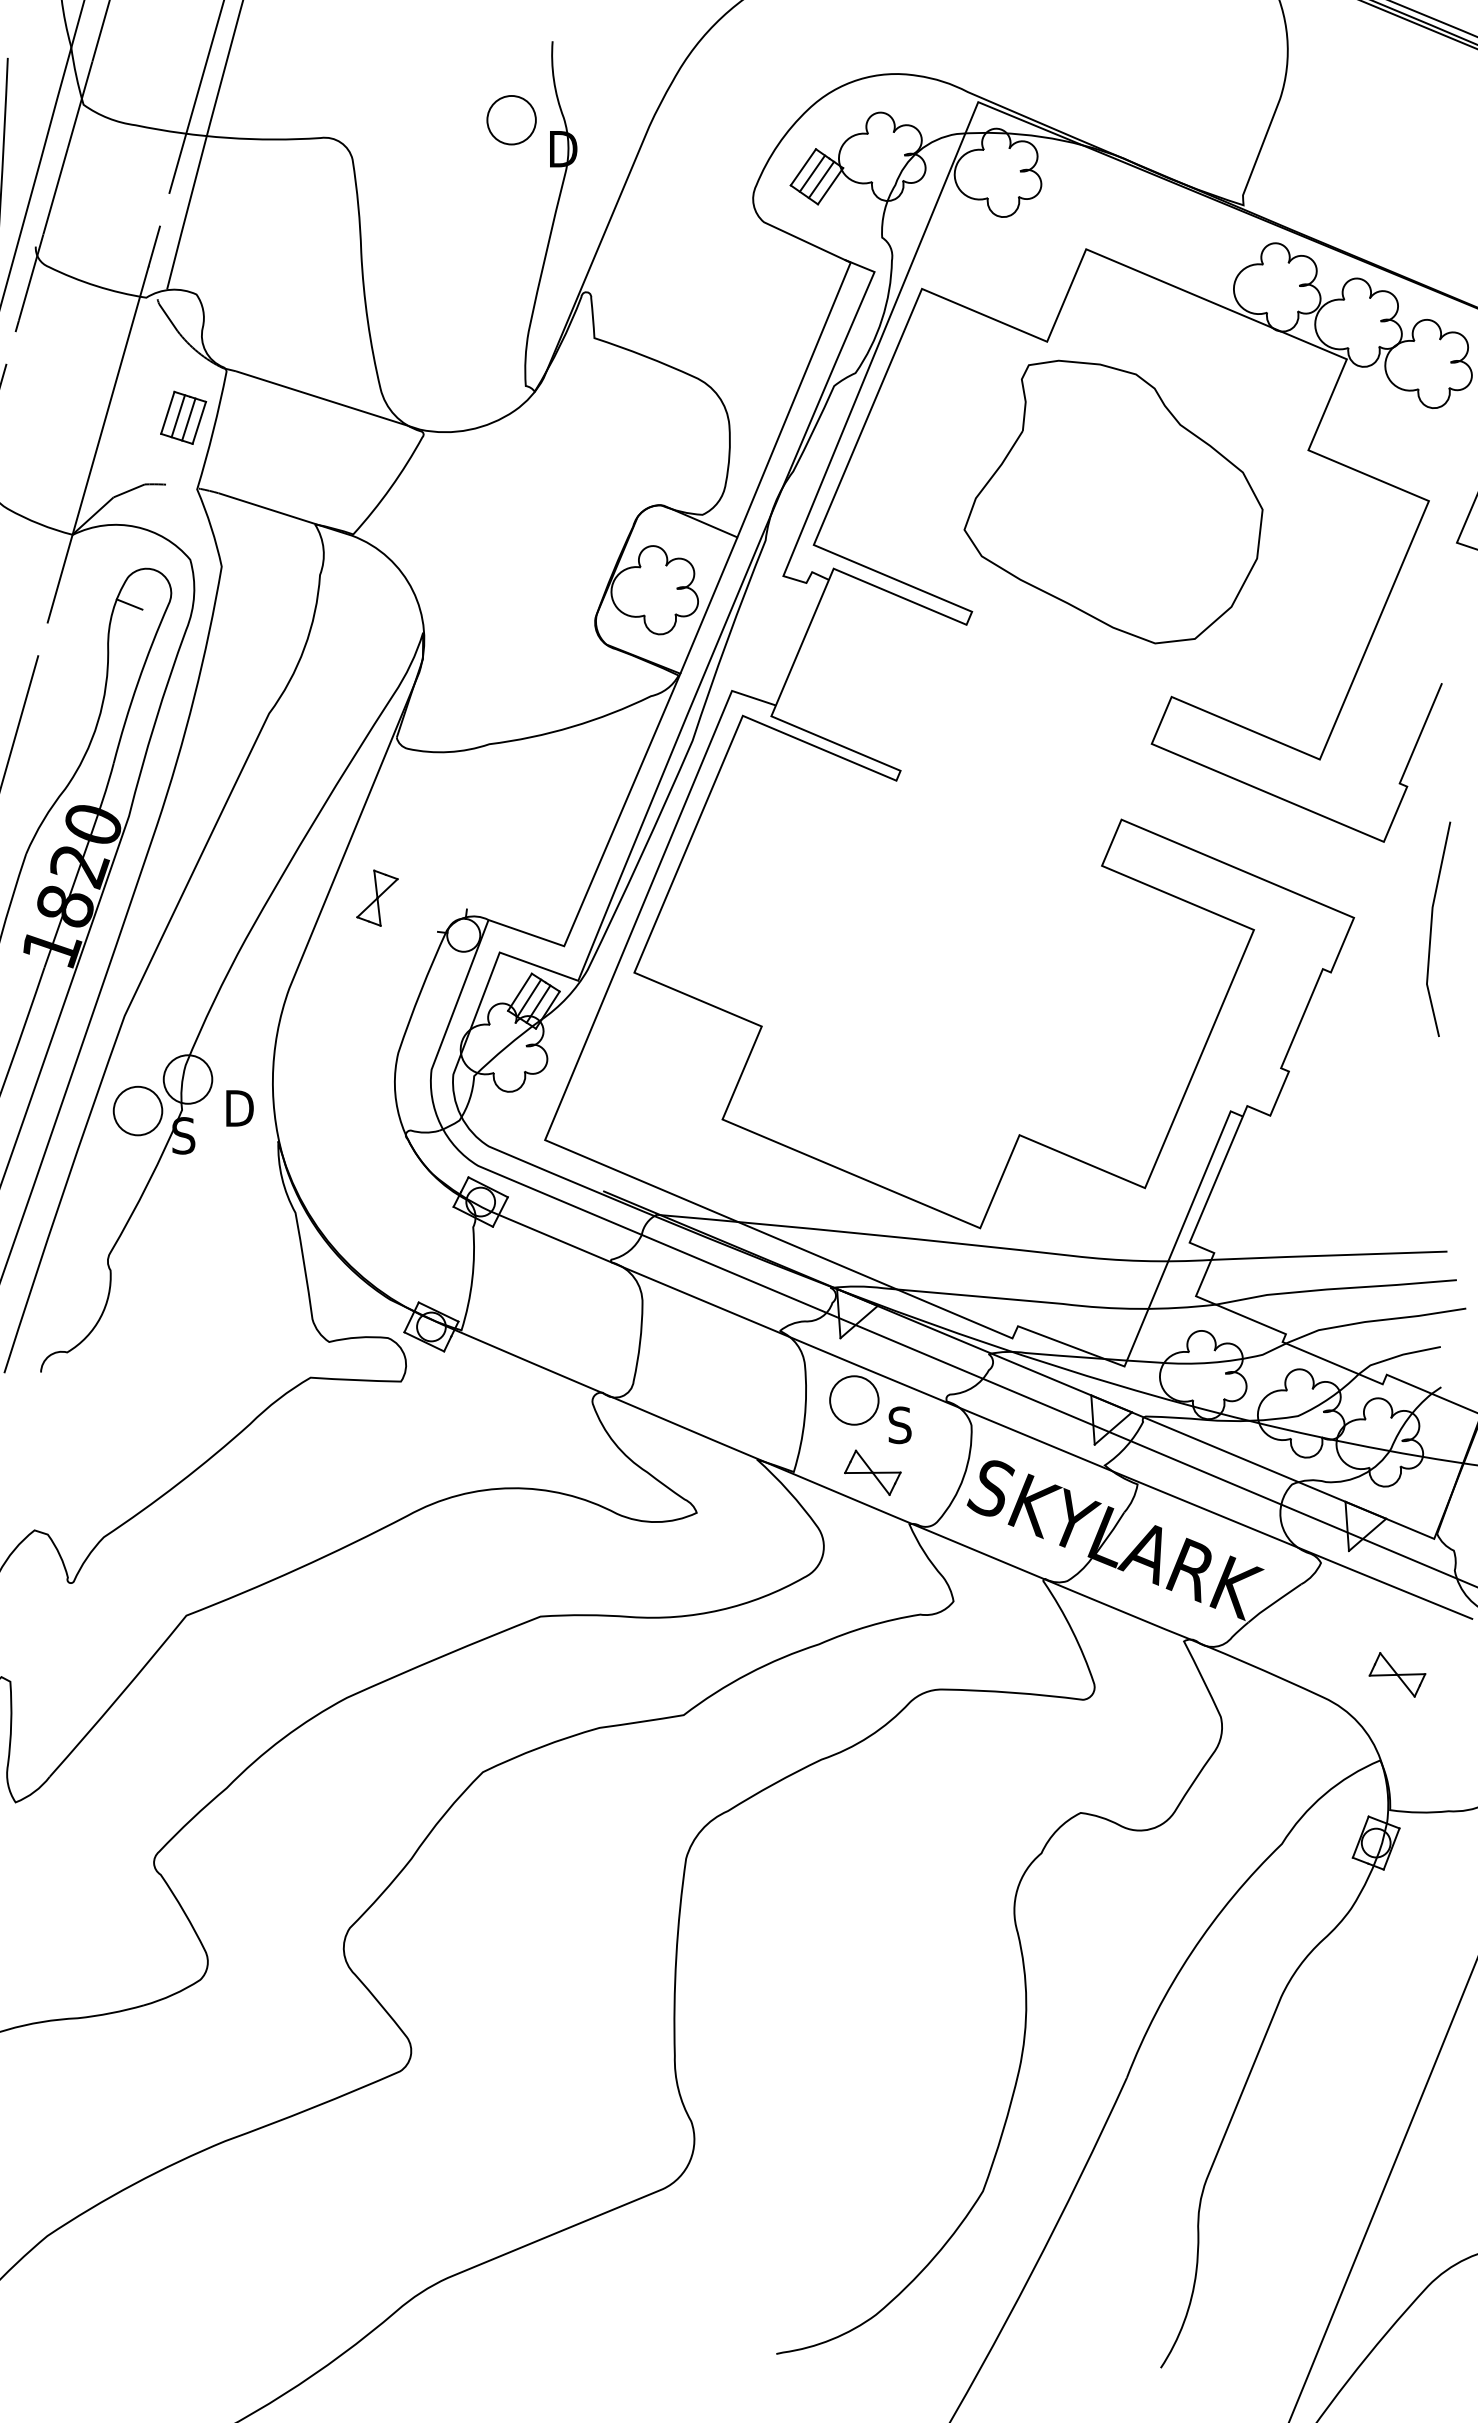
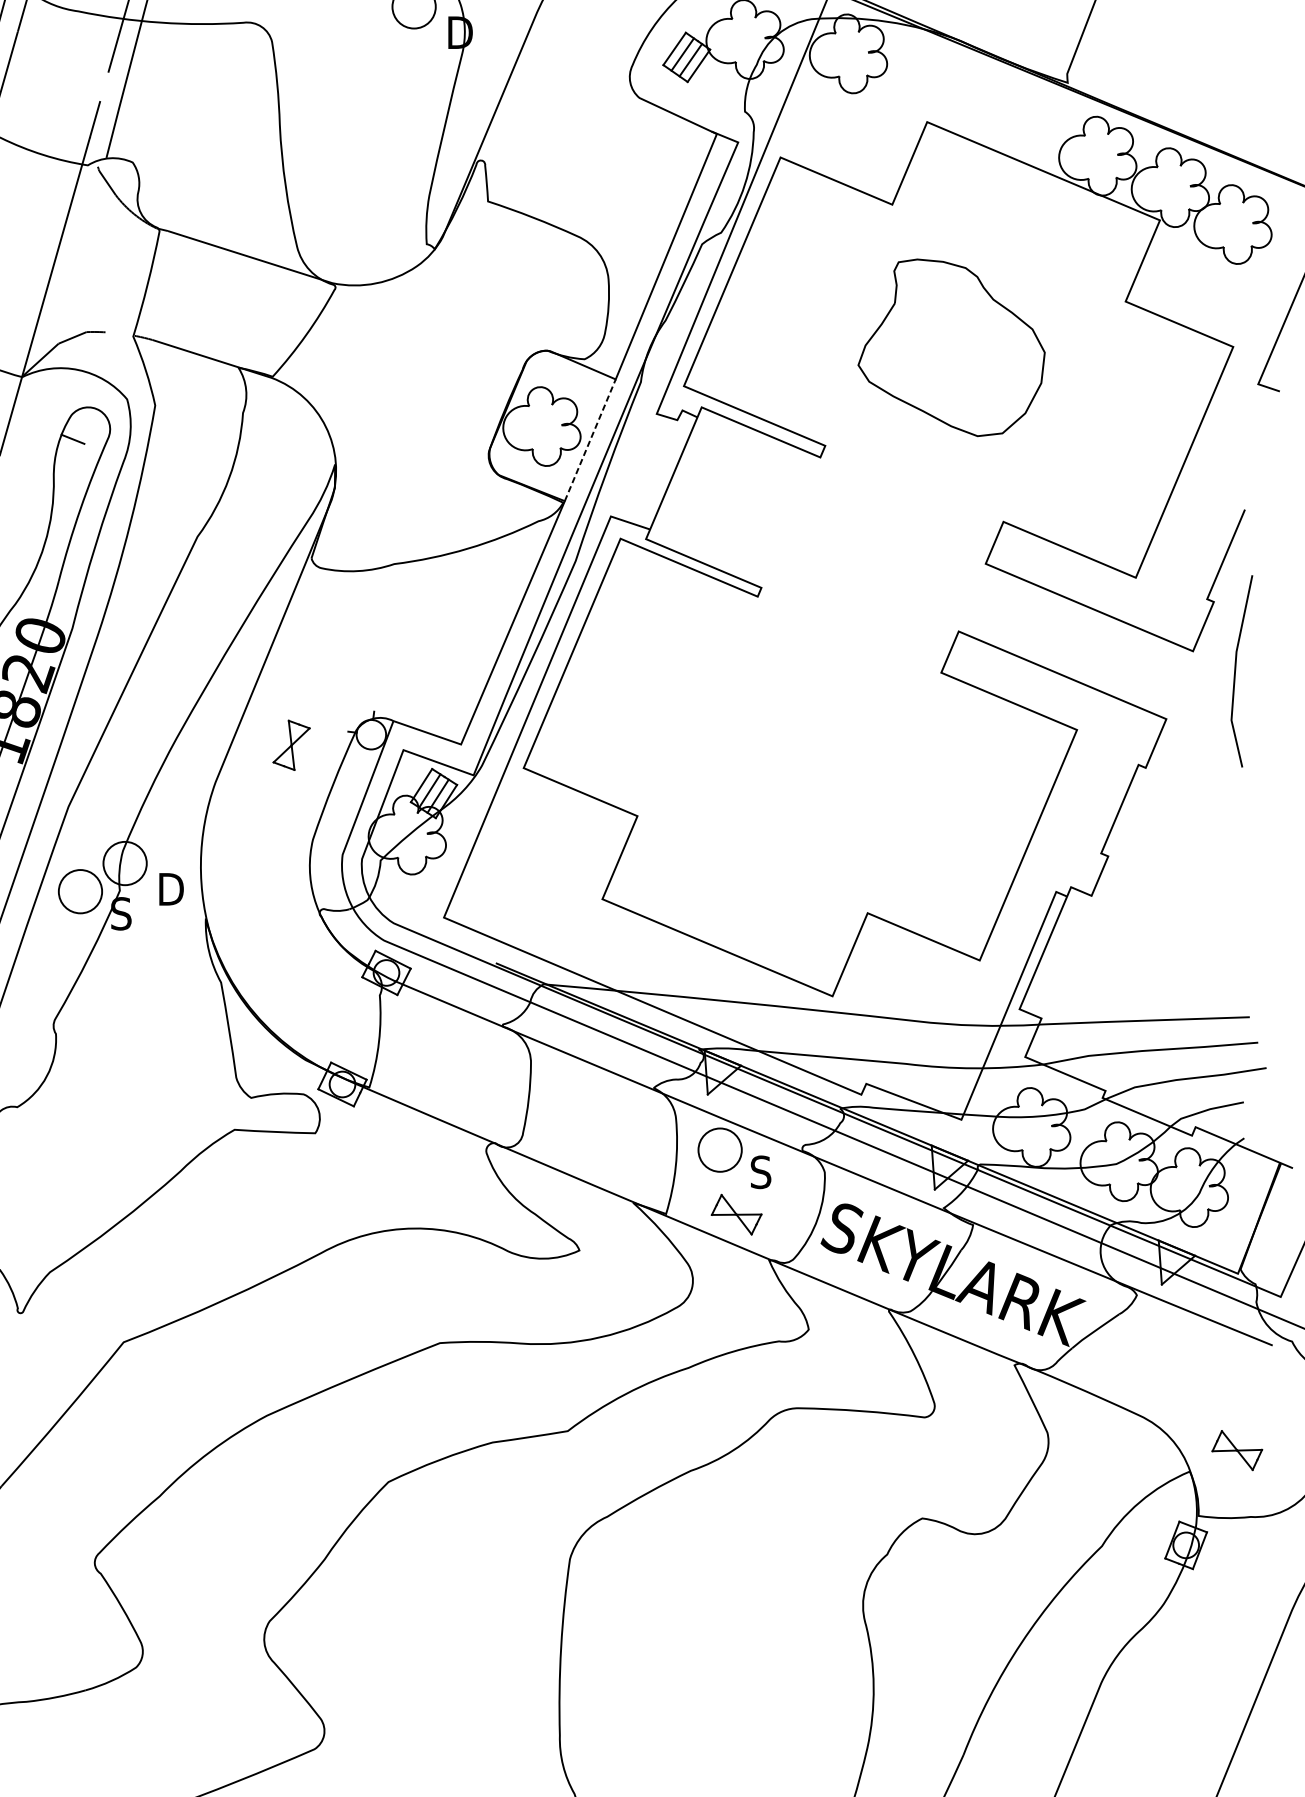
part: (183, 417) -> (121, 272), removed
part: (1113, 501) -> (951, 347), size x0.7
line: (708, 605) -> (589, 440), solid -> dashed
part: (377, 897) -> (291, 744), moved
line: (1432, 926) -> (1236, 668), moved
part: (1397, 1674) -> (1237, 1450), moved

